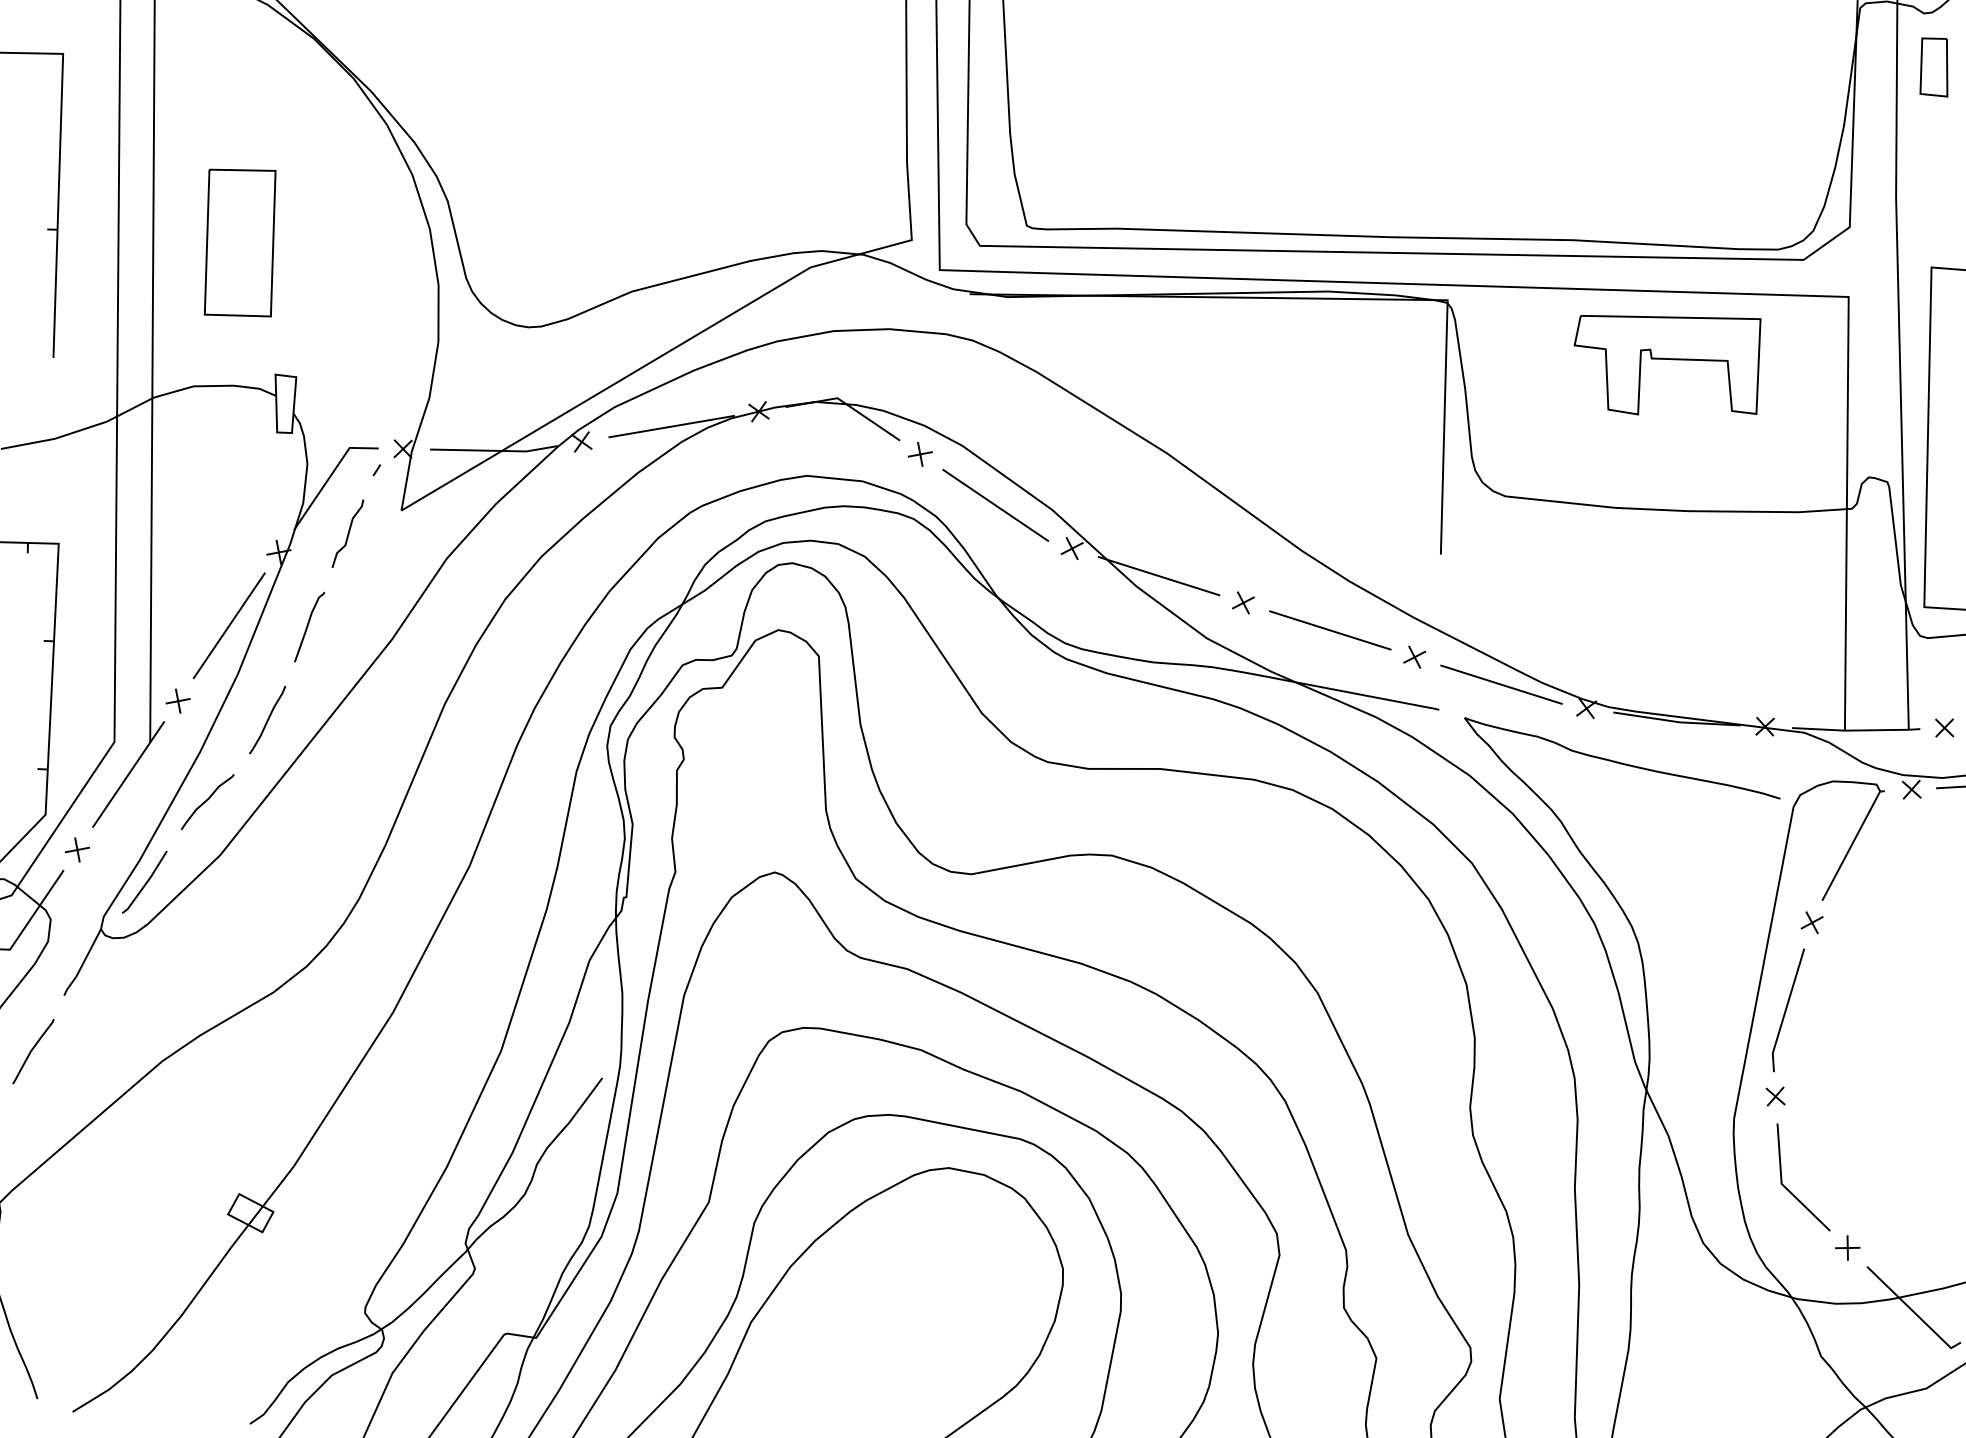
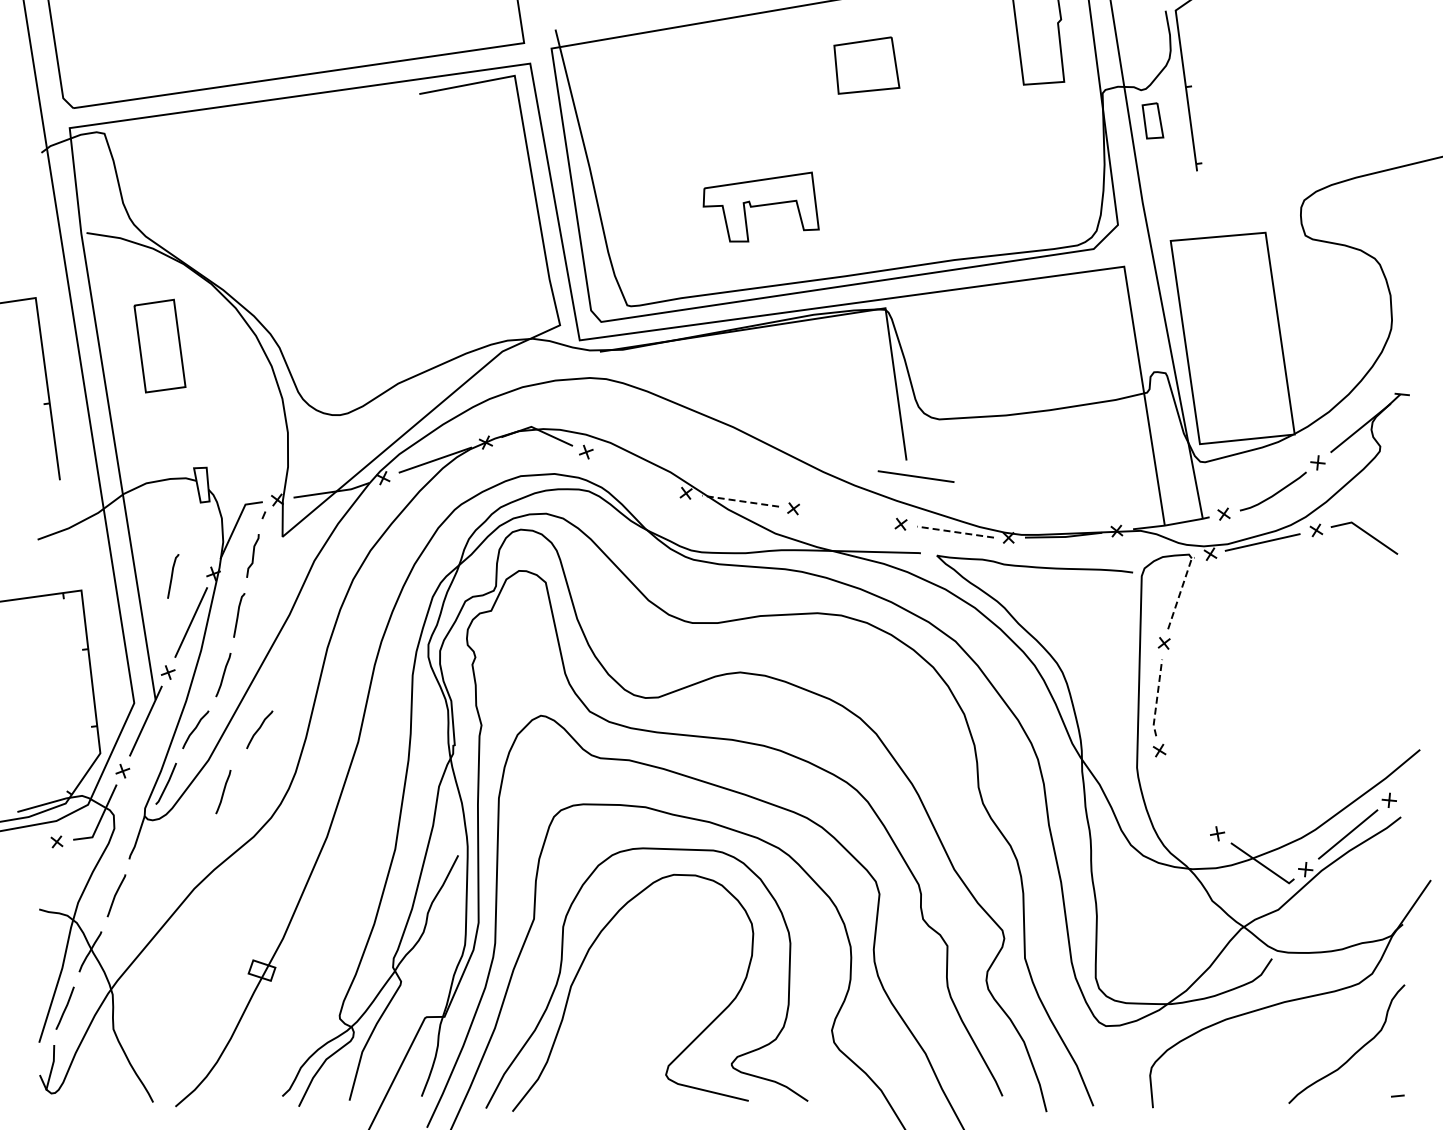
part: (239, 241) -> (159, 345), moved
part: (1667, 360) -> (760, 206), moved
line: (996, 504) -> (636, 474), removed
curve: (211, 545) -> (172, 576), added
line: (1157, 576) -> (739, 501), solid -> dashed
line: (1329, 629) -> (915, 476), moved
line: (1501, 685) -> (955, 532), solid -> dashed
curve: (311, 818) -> (259, 729), added
line: (1852, 842) -> (1180, 591), solid -> dashed
line: (236, 911) -> (223, 792), added
line: (1786, 1010) -> (1157, 698), solid -> dashed
line: (1790, 1189) -> (1177, 804), removed

